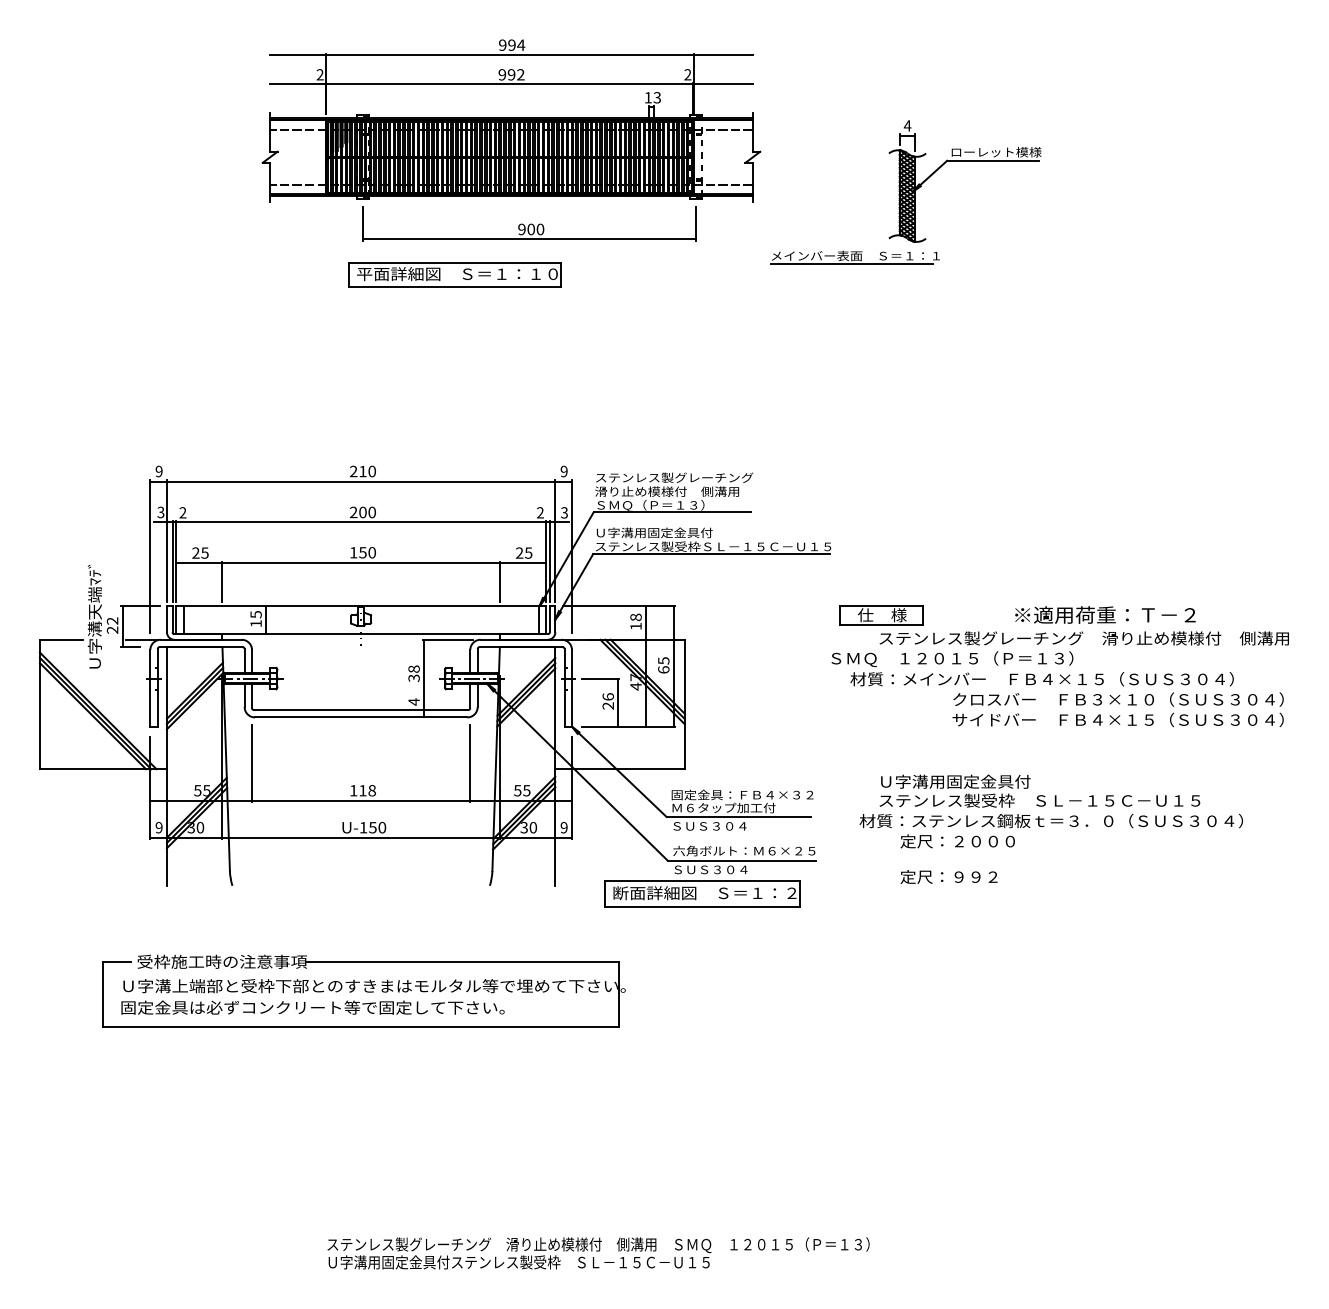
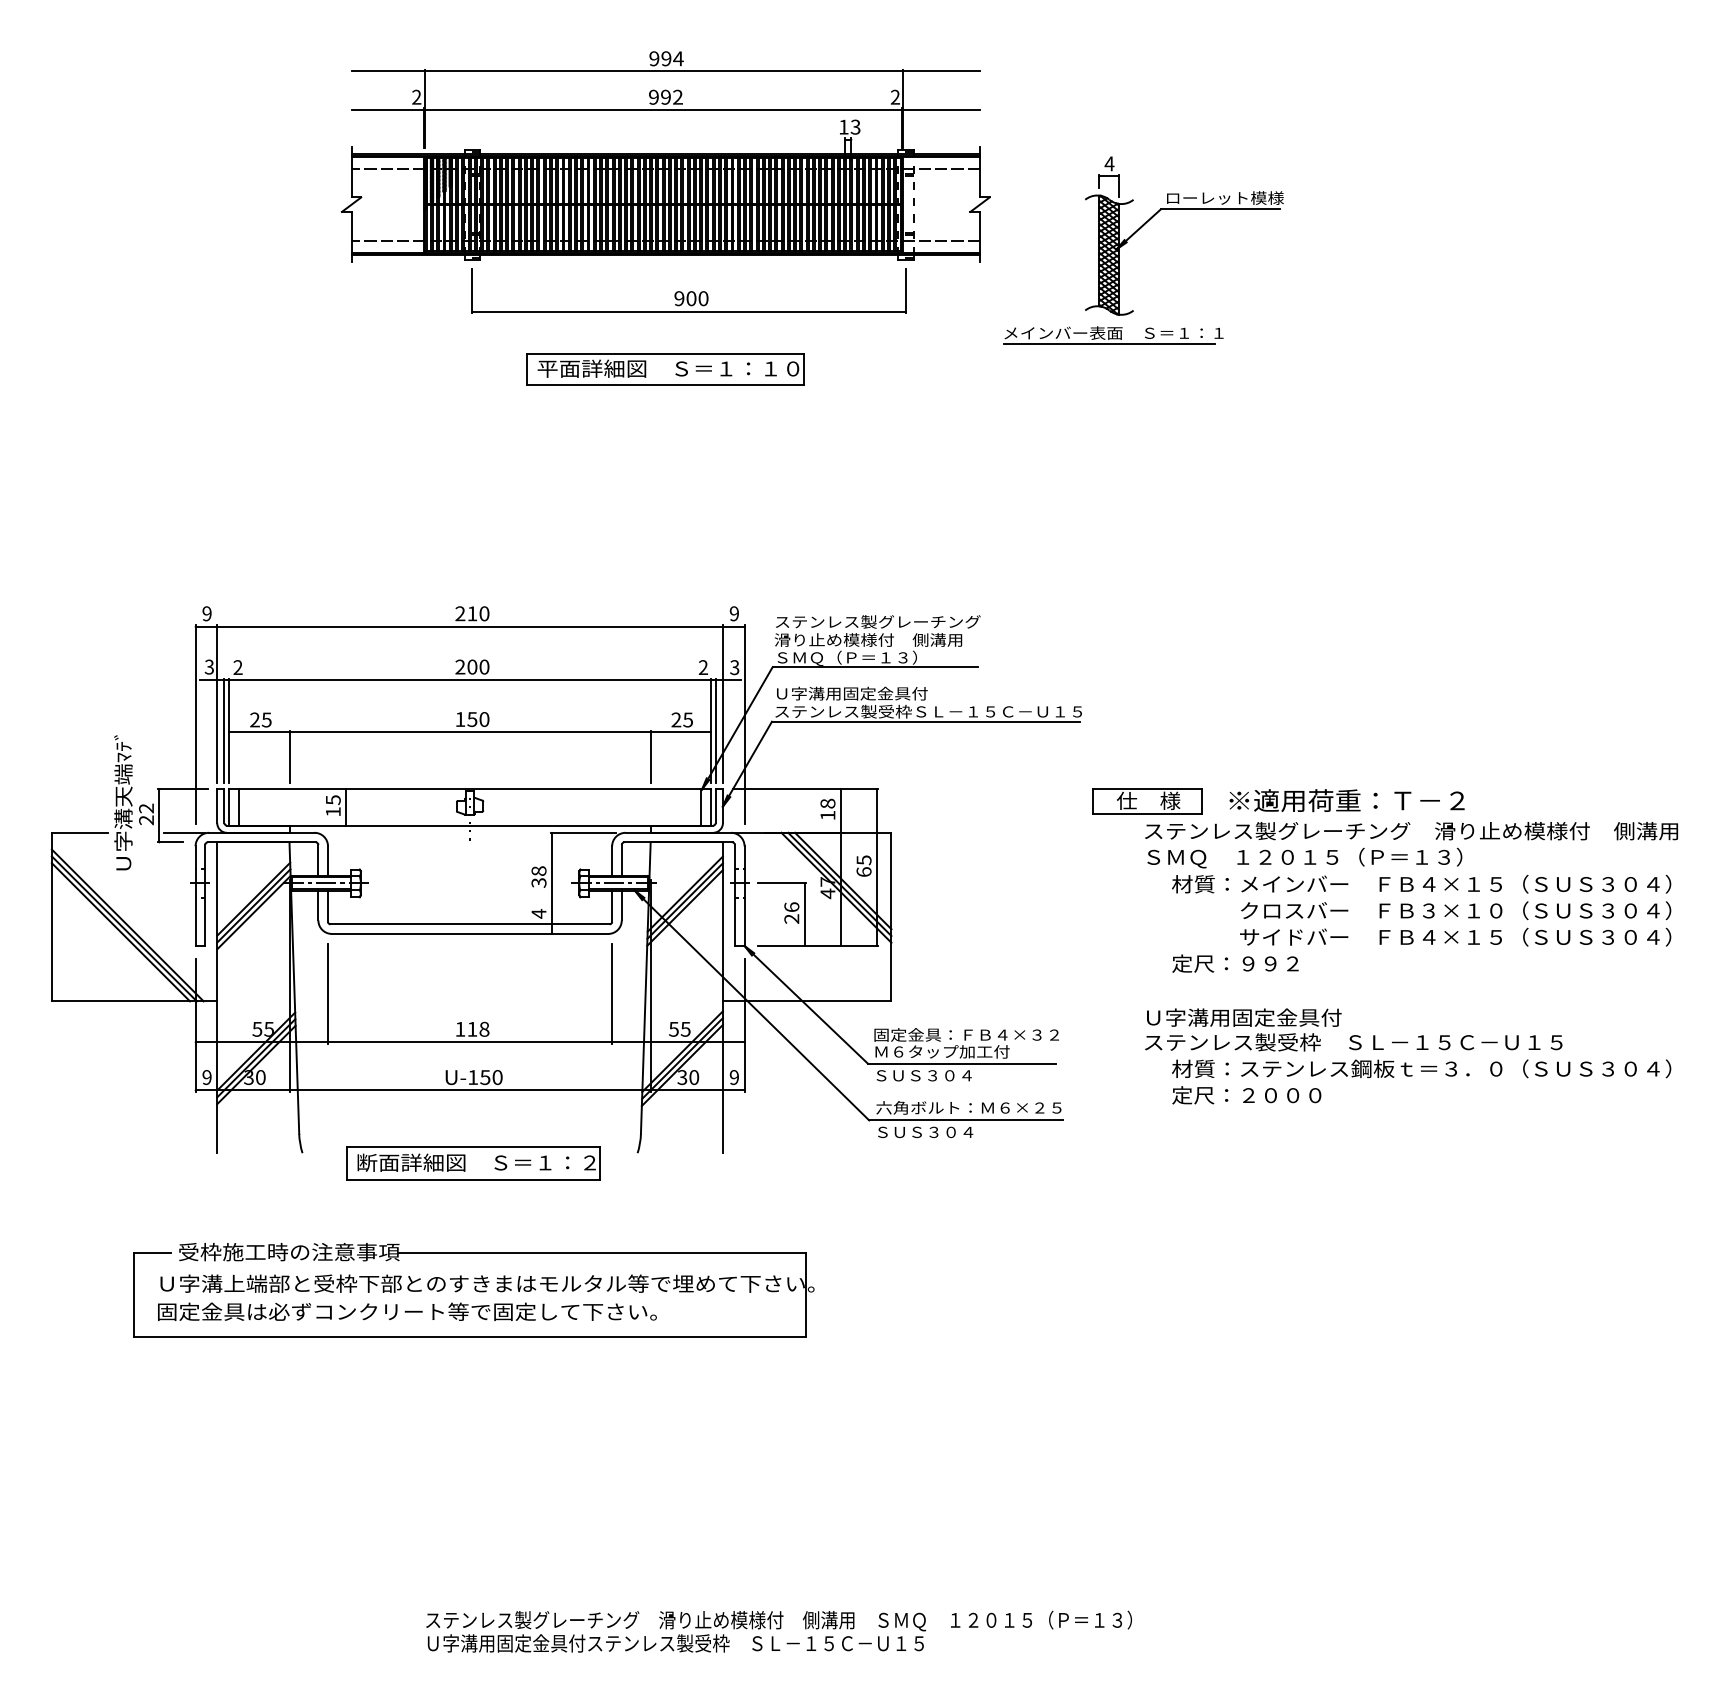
part: (965, 160) -> (1184, 209), moved
part: (455, 274) -> (665, 369), moved
text: (1105, 614) -> (1346, 800), moved
text: (1032, 668) -> (1409, 870), moved
text: (1051, 820) -> (1421, 1068), moved
text: (949, 876) -> (1235, 963), moved
part: (702, 893) -> (473, 1163), moved

